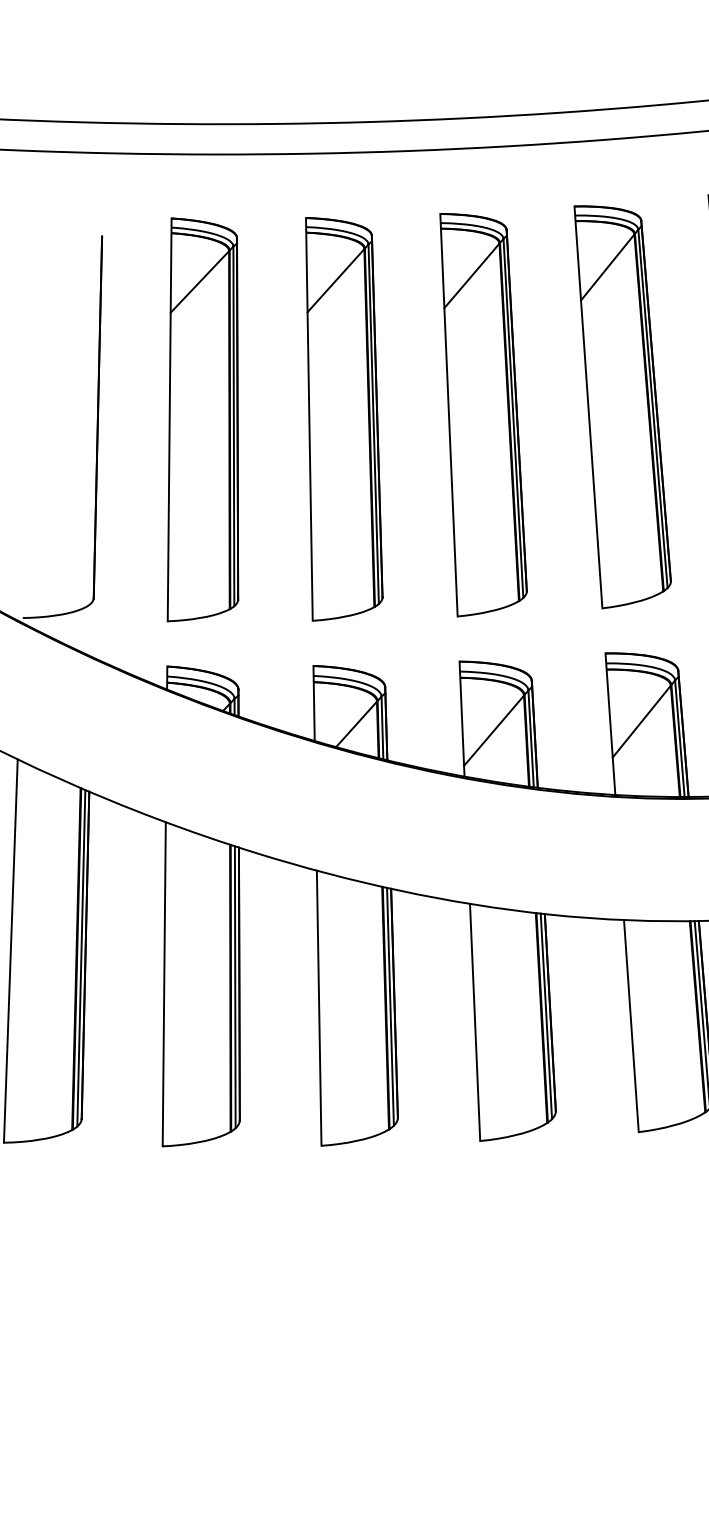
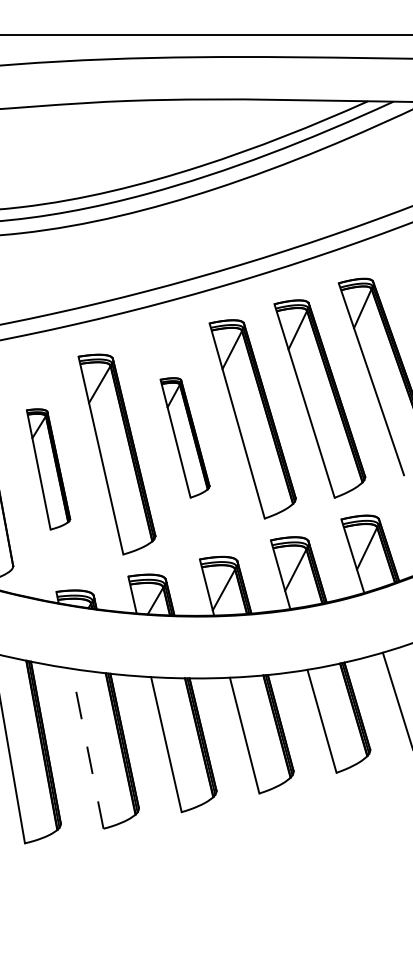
part: (479, 418) -> (184, 437), size x0.6
part: (201, 425) -> (48, 469), size x0.6
line: (164, 983) -> (87, 748), solid -> dashed

